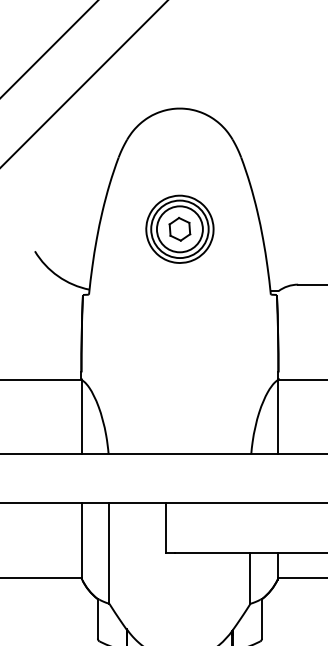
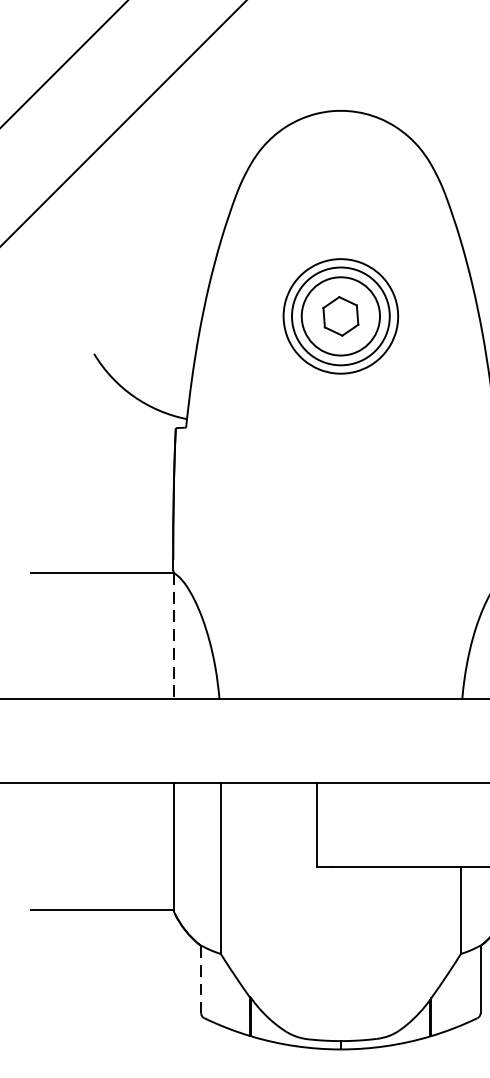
line: (81, 417) -> (173, 636), solid -> dashed
line: (97, 618) -> (200, 978), solid -> dashed

